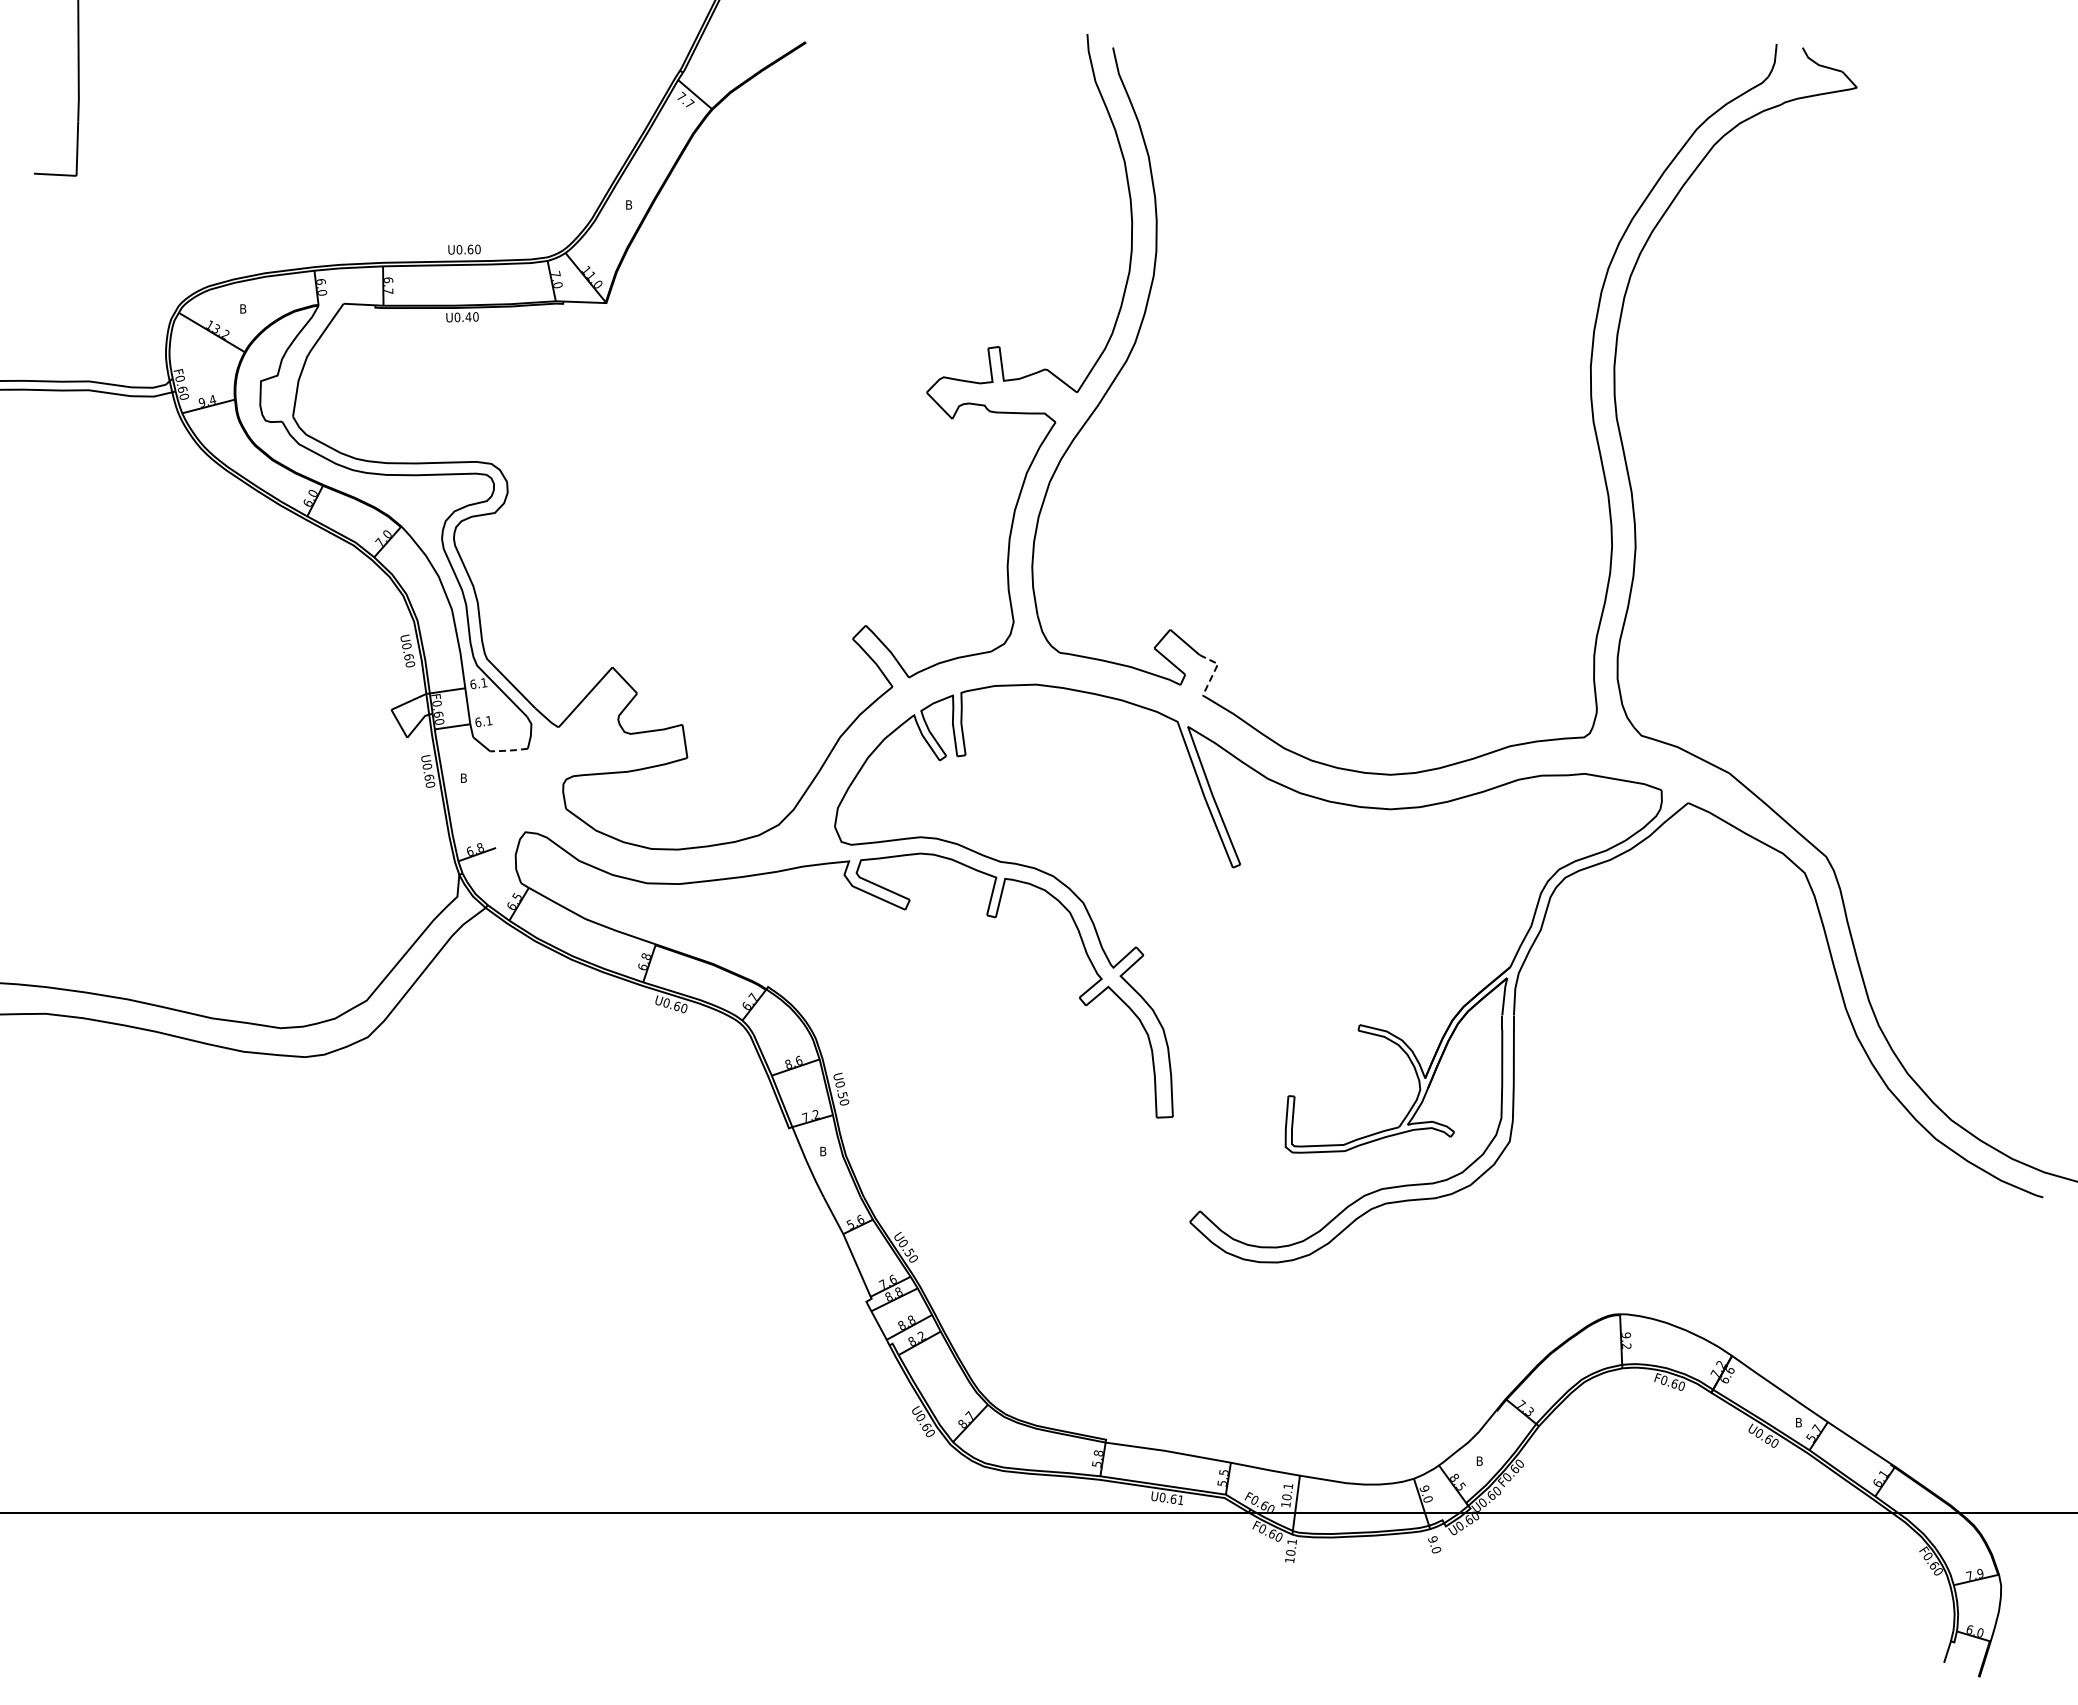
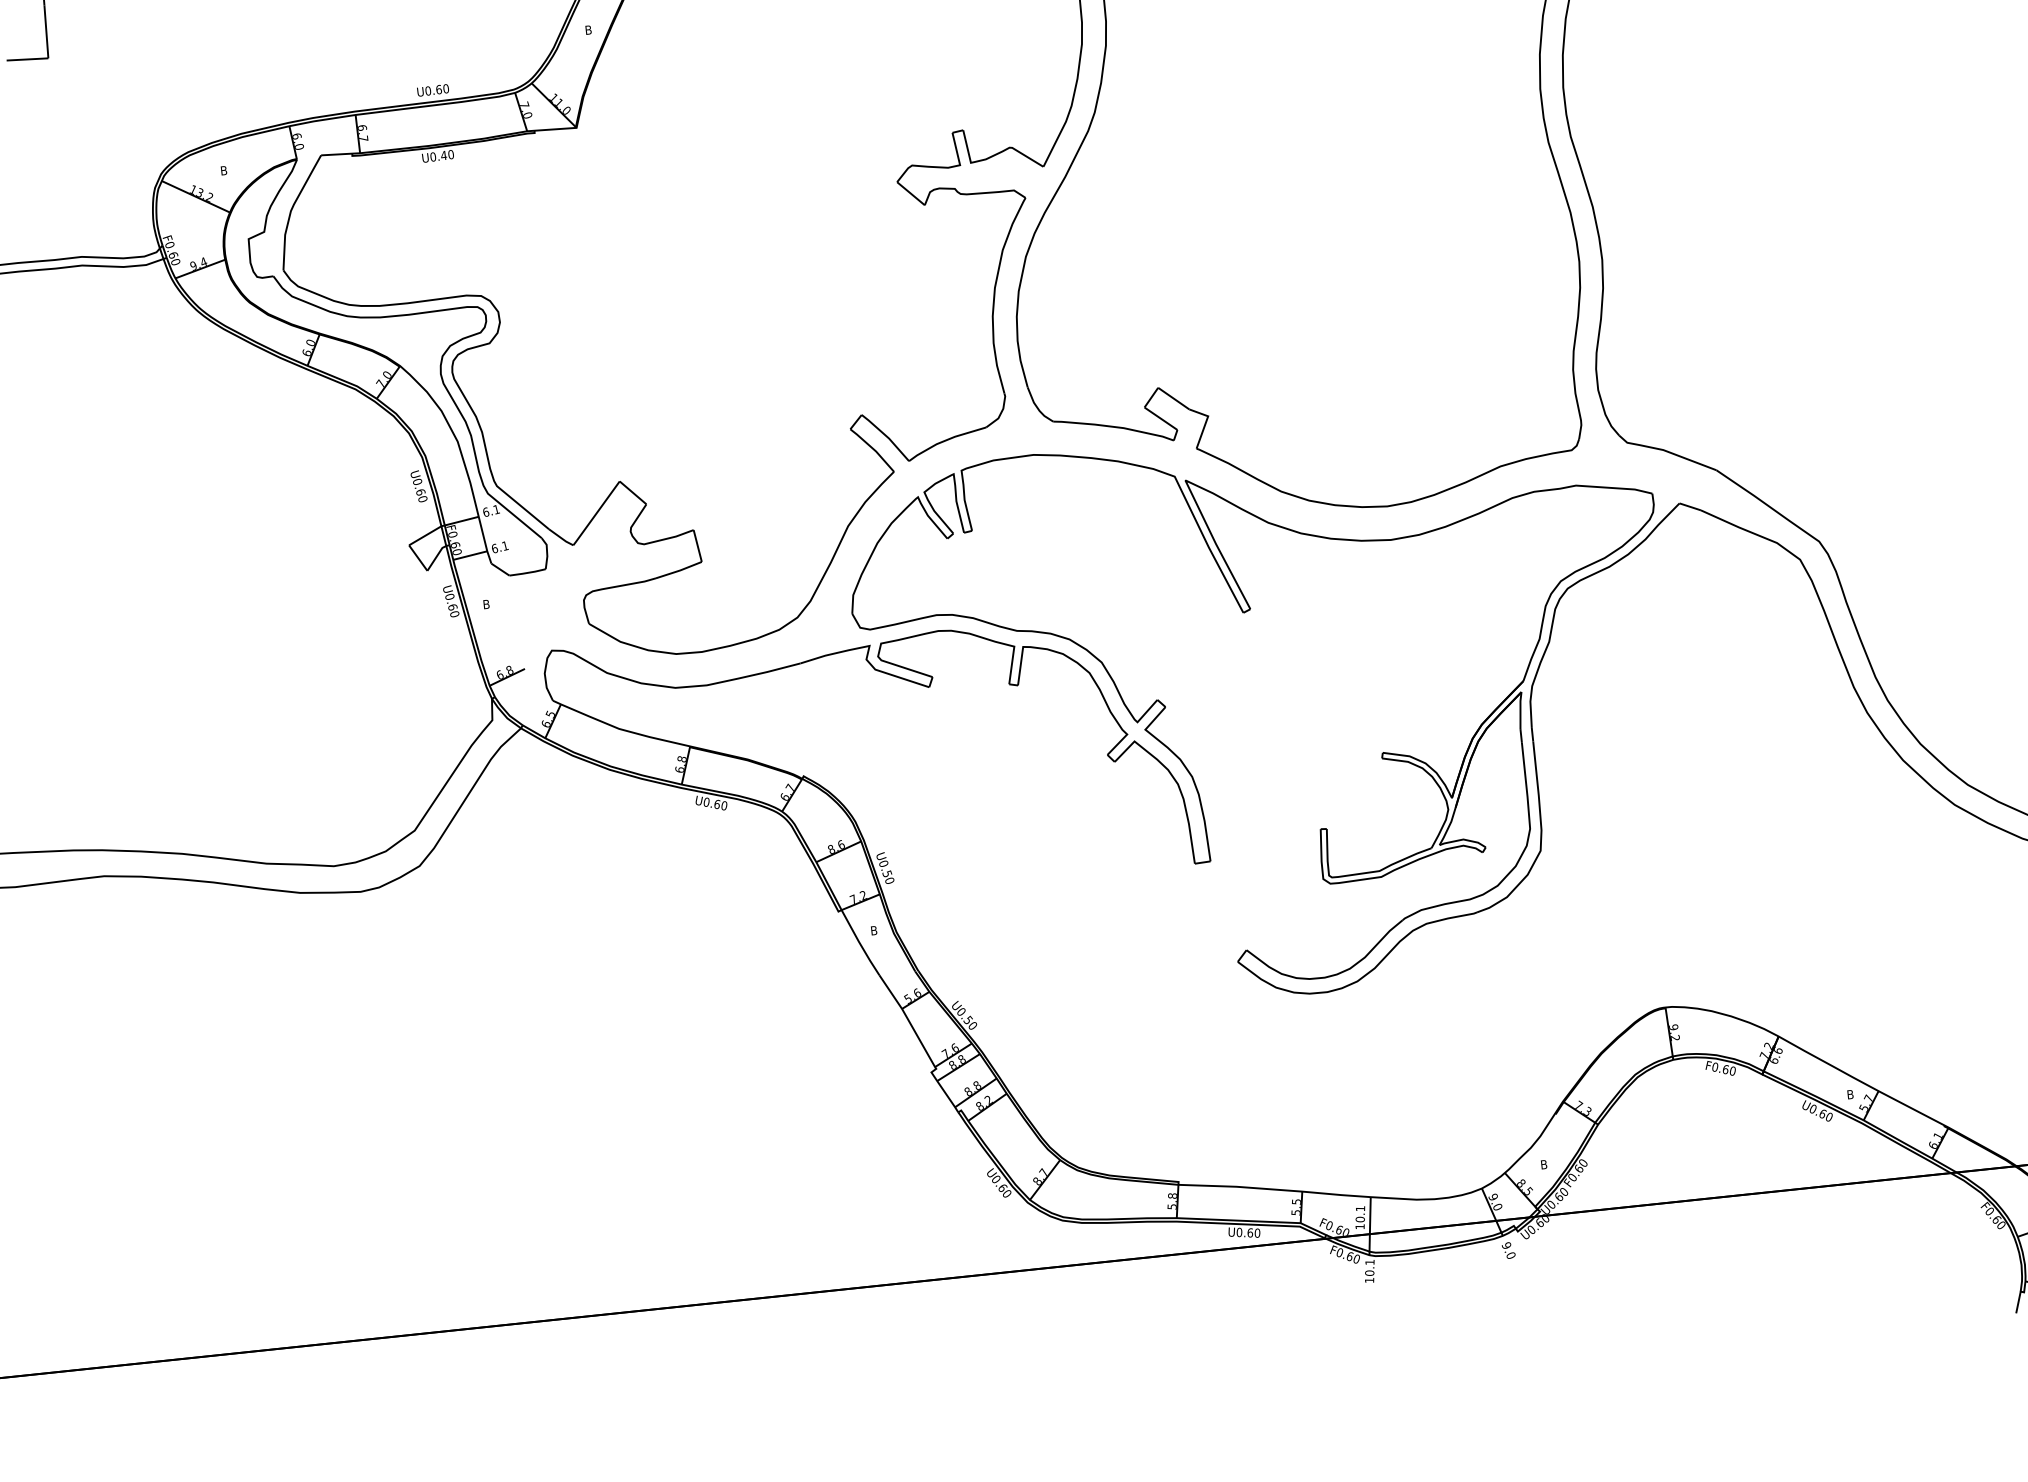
line: (1215, 670) -> (1206, 422), dashed -> solid
line: (508, 750) -> (527, 572), dashed -> solid
text: (1180, 1500) -> (1257, 1233), U0.61 -> U0.60

